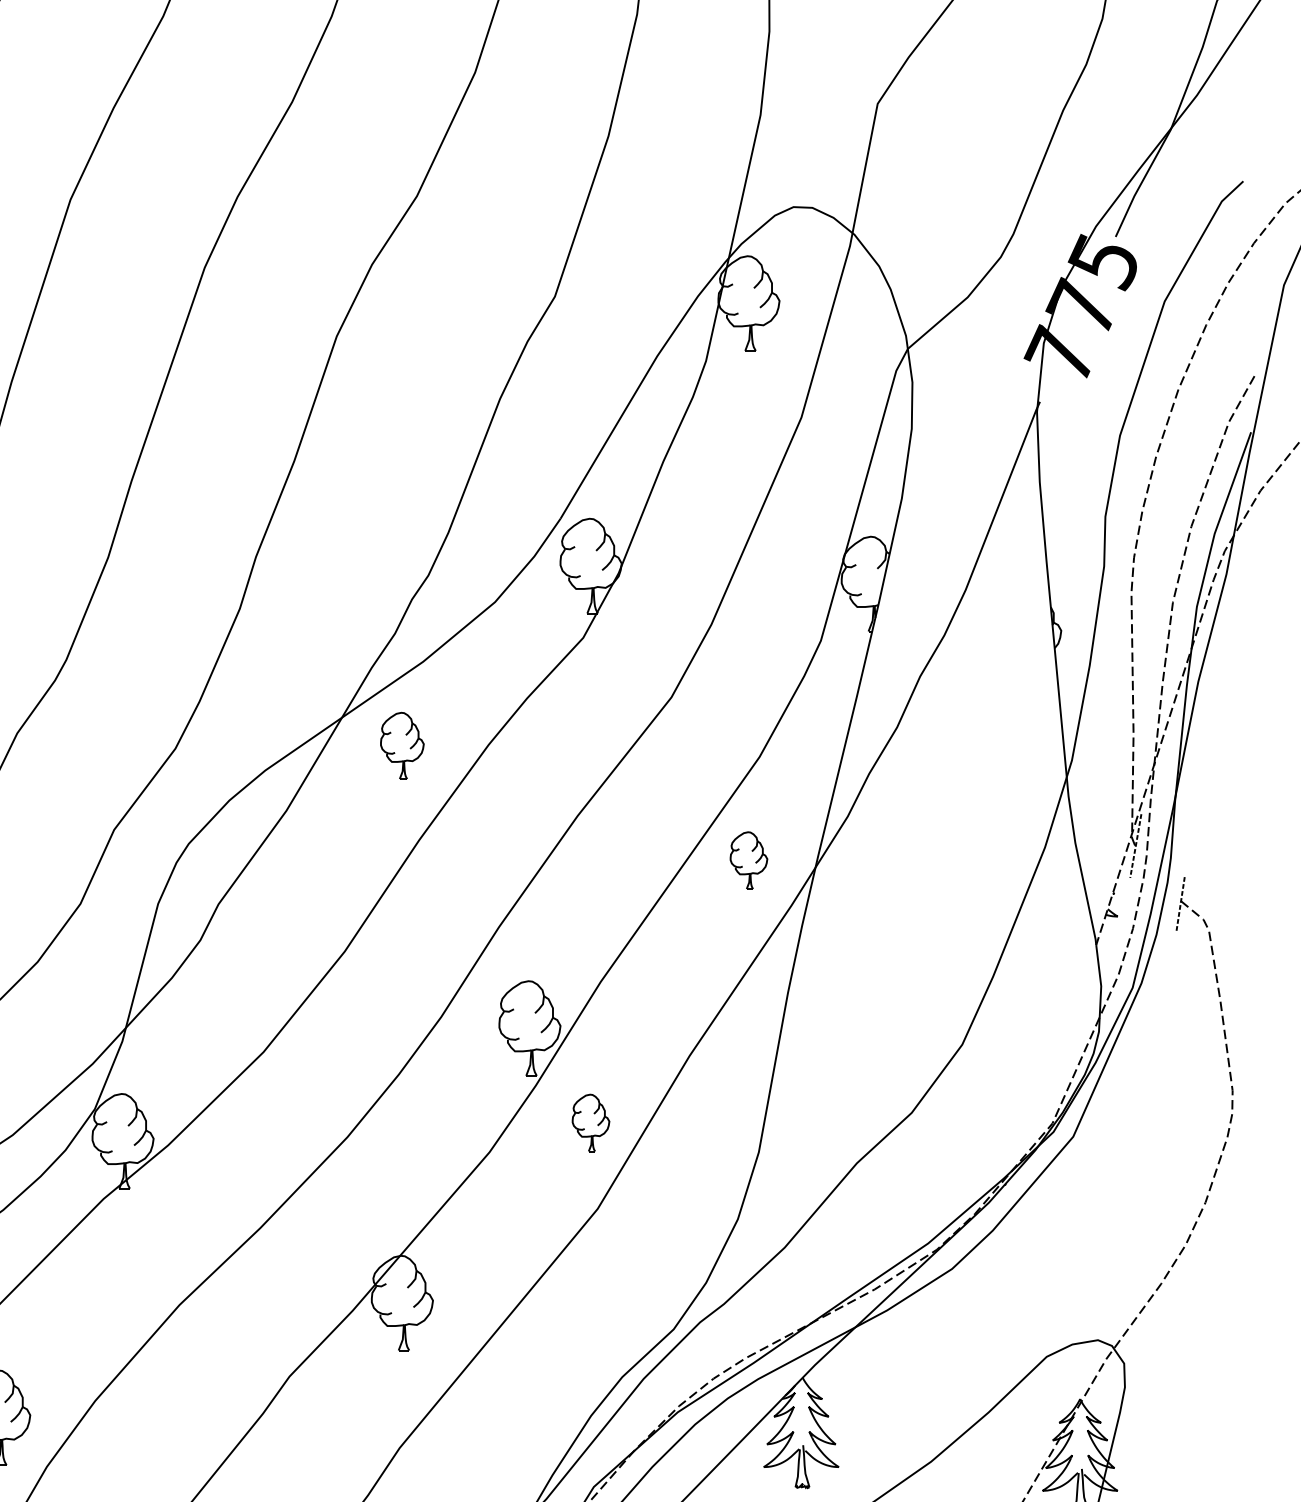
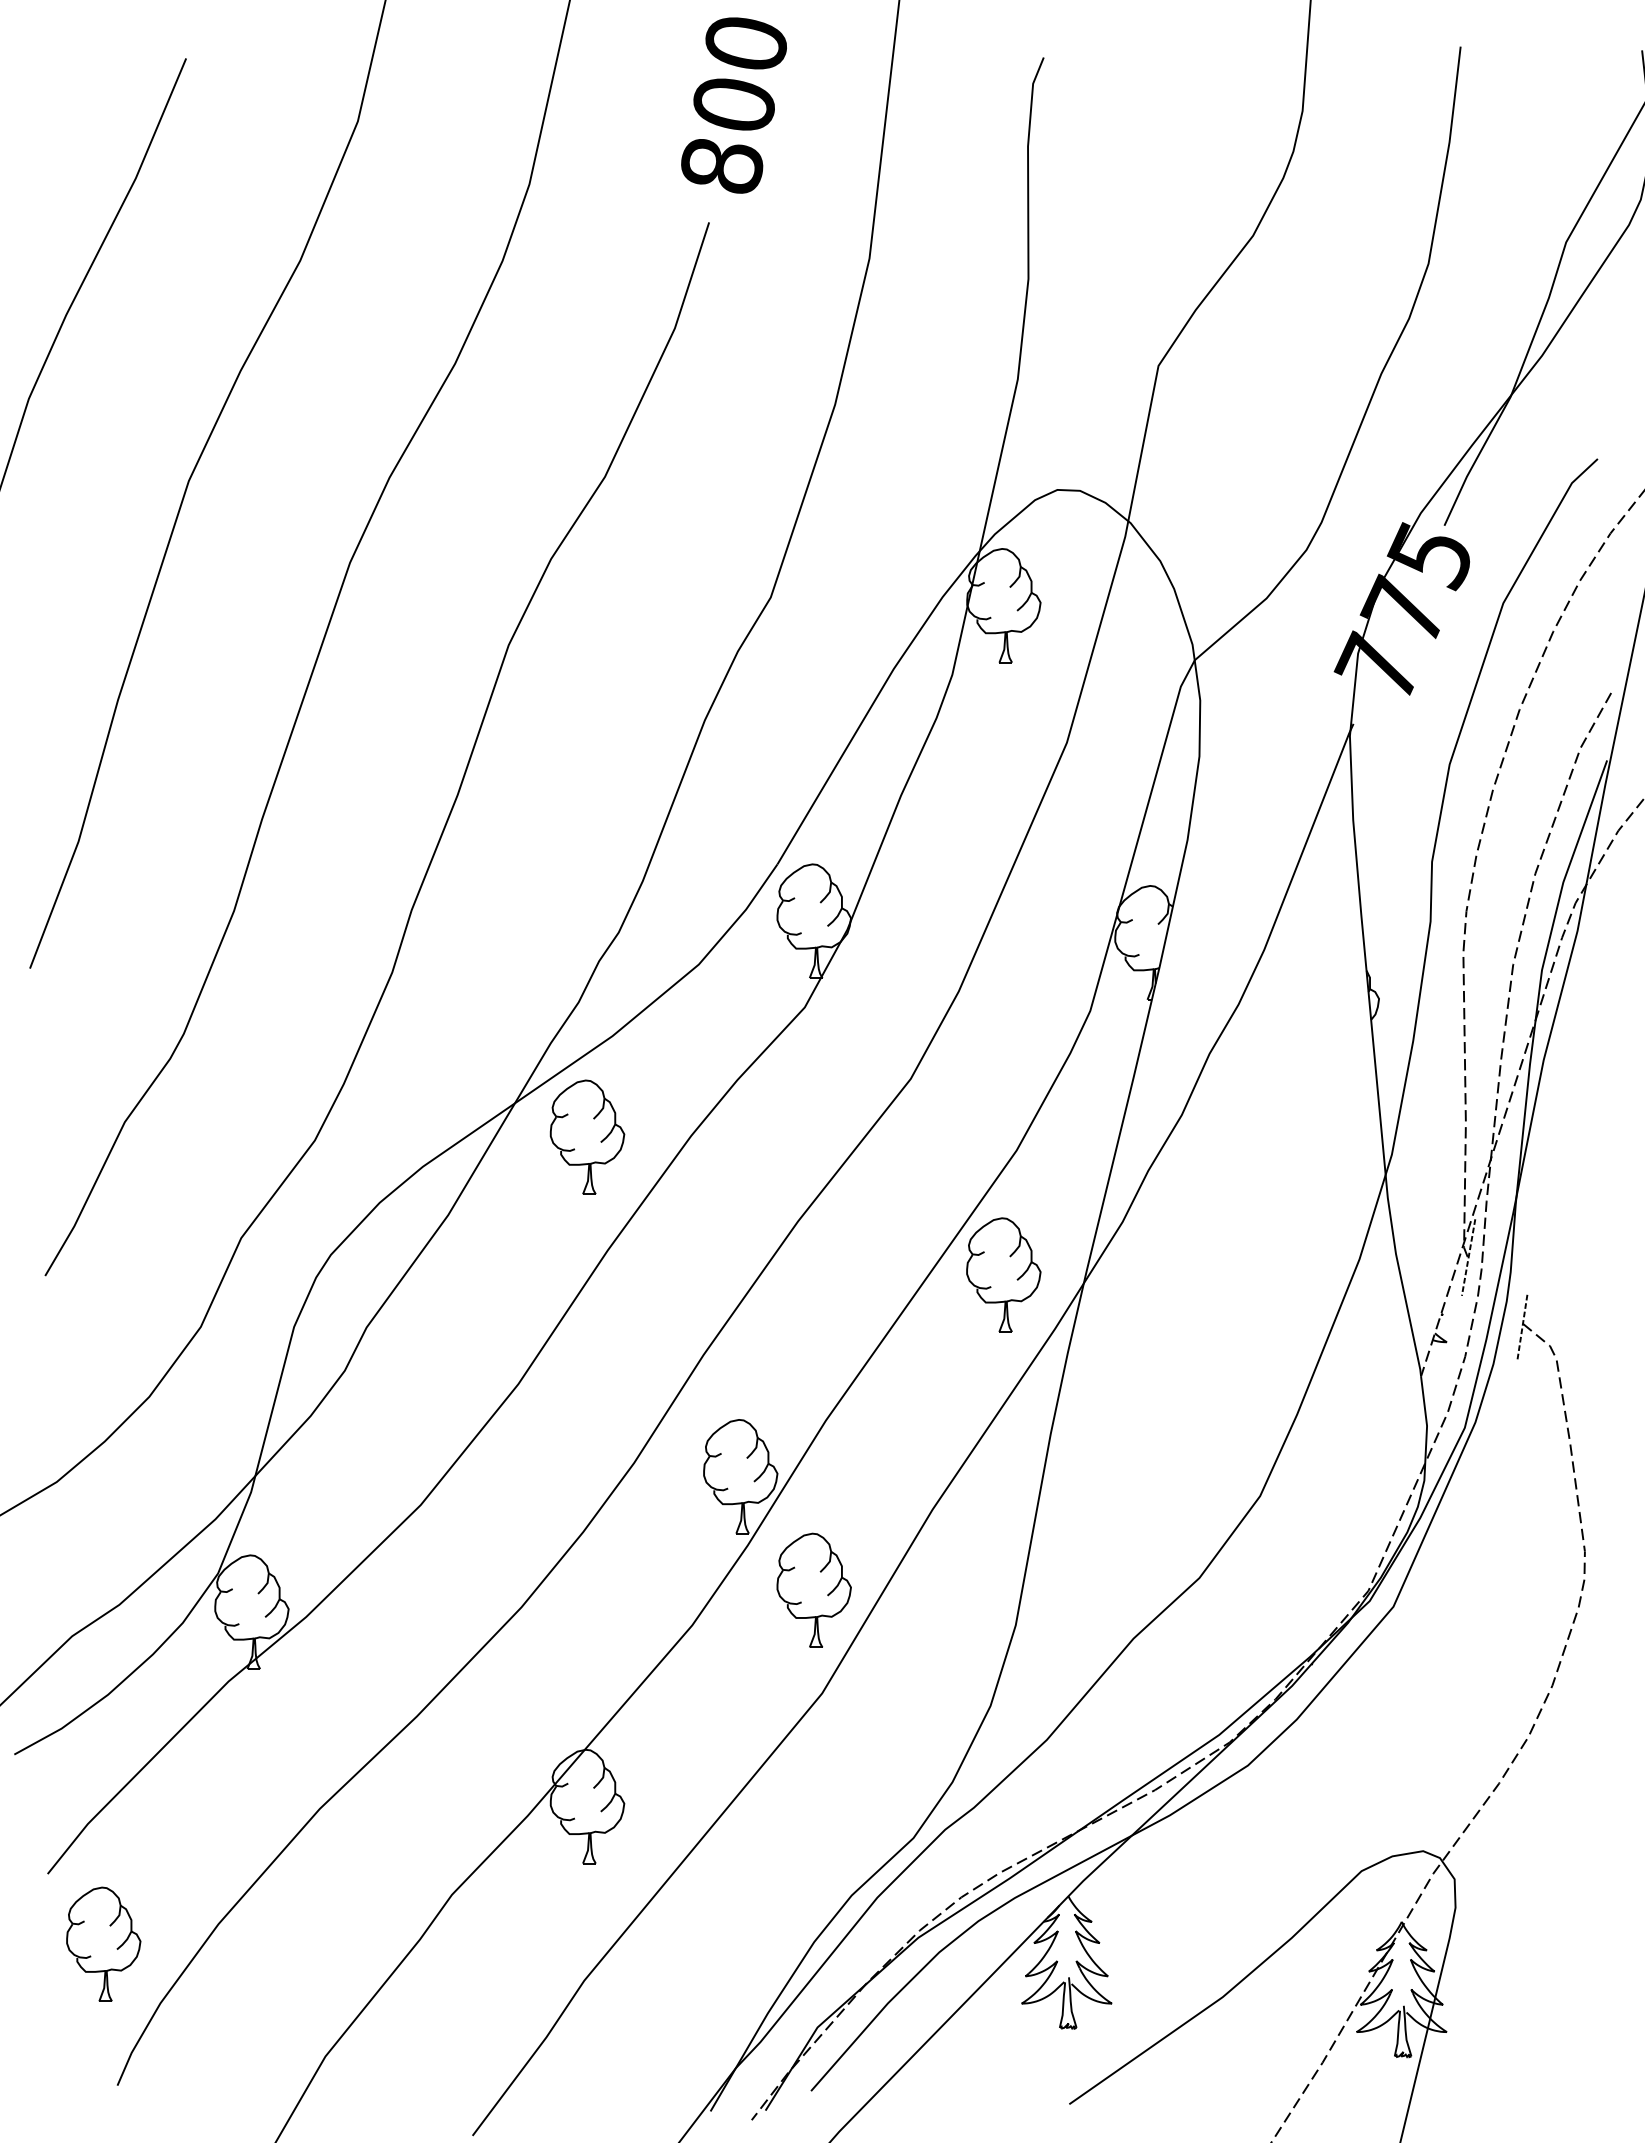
part: (402, 745) -> (587, 1136), size x1.43
part: (748, 860) -> (1003, 1274), size x1.67
part: (590, 1122) -> (813, 1589), size x1.67

